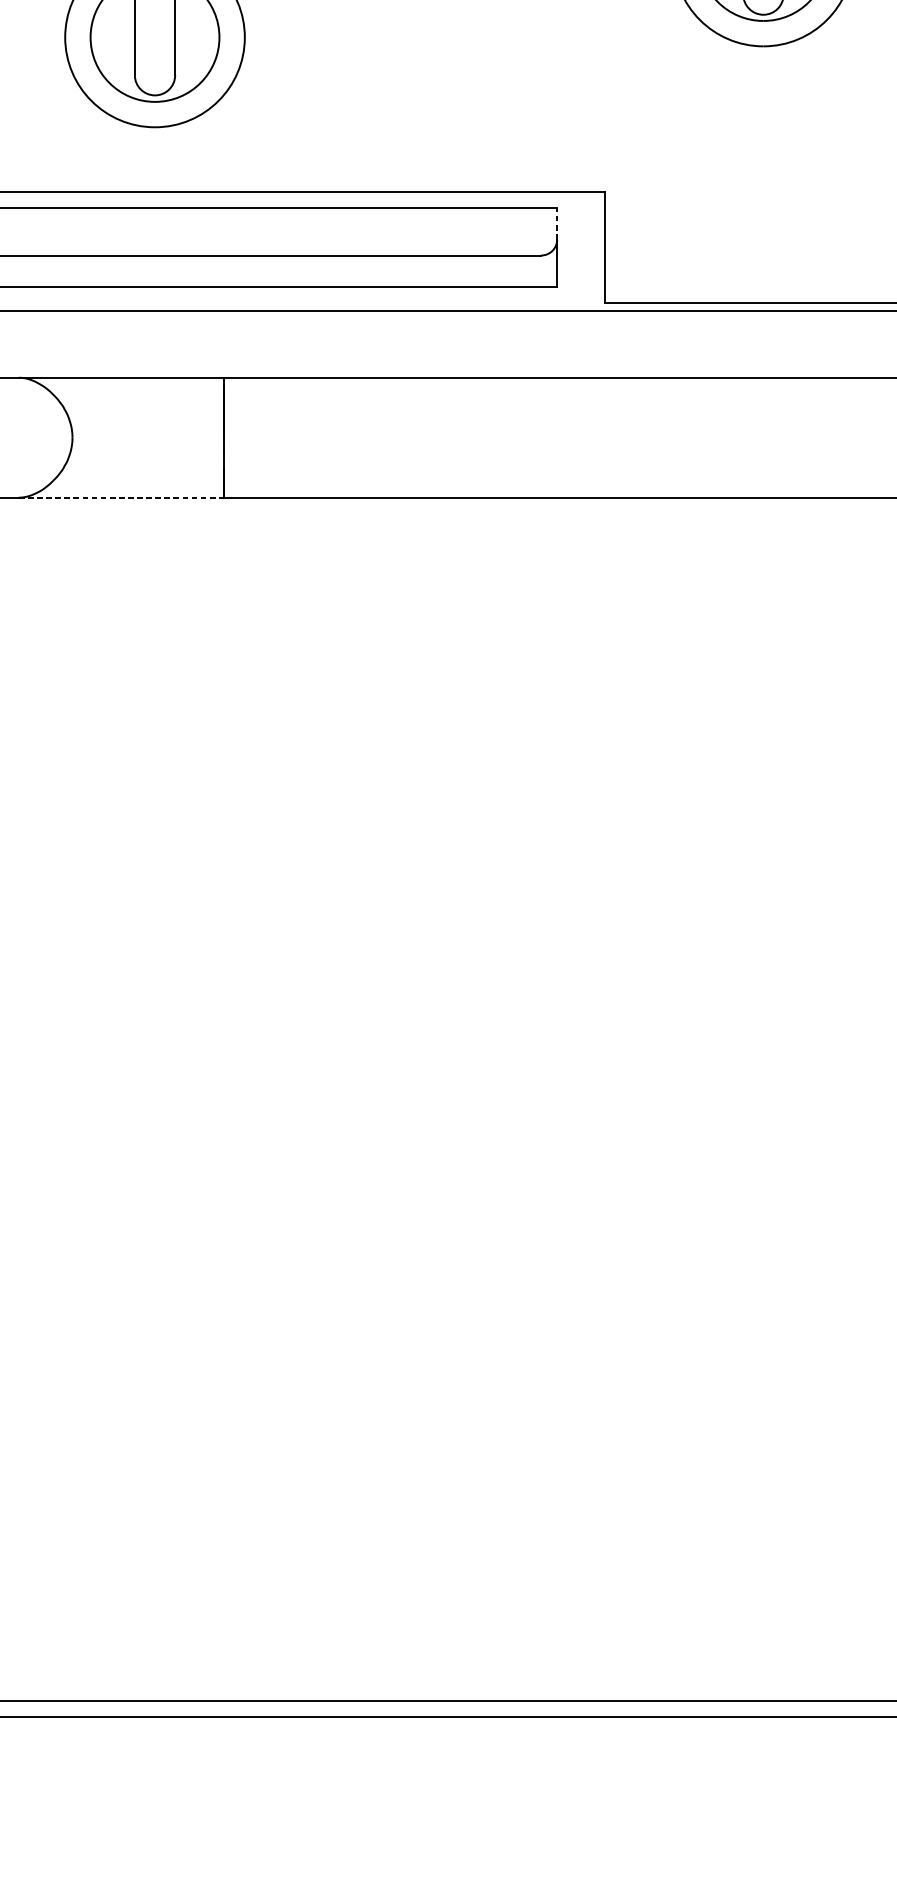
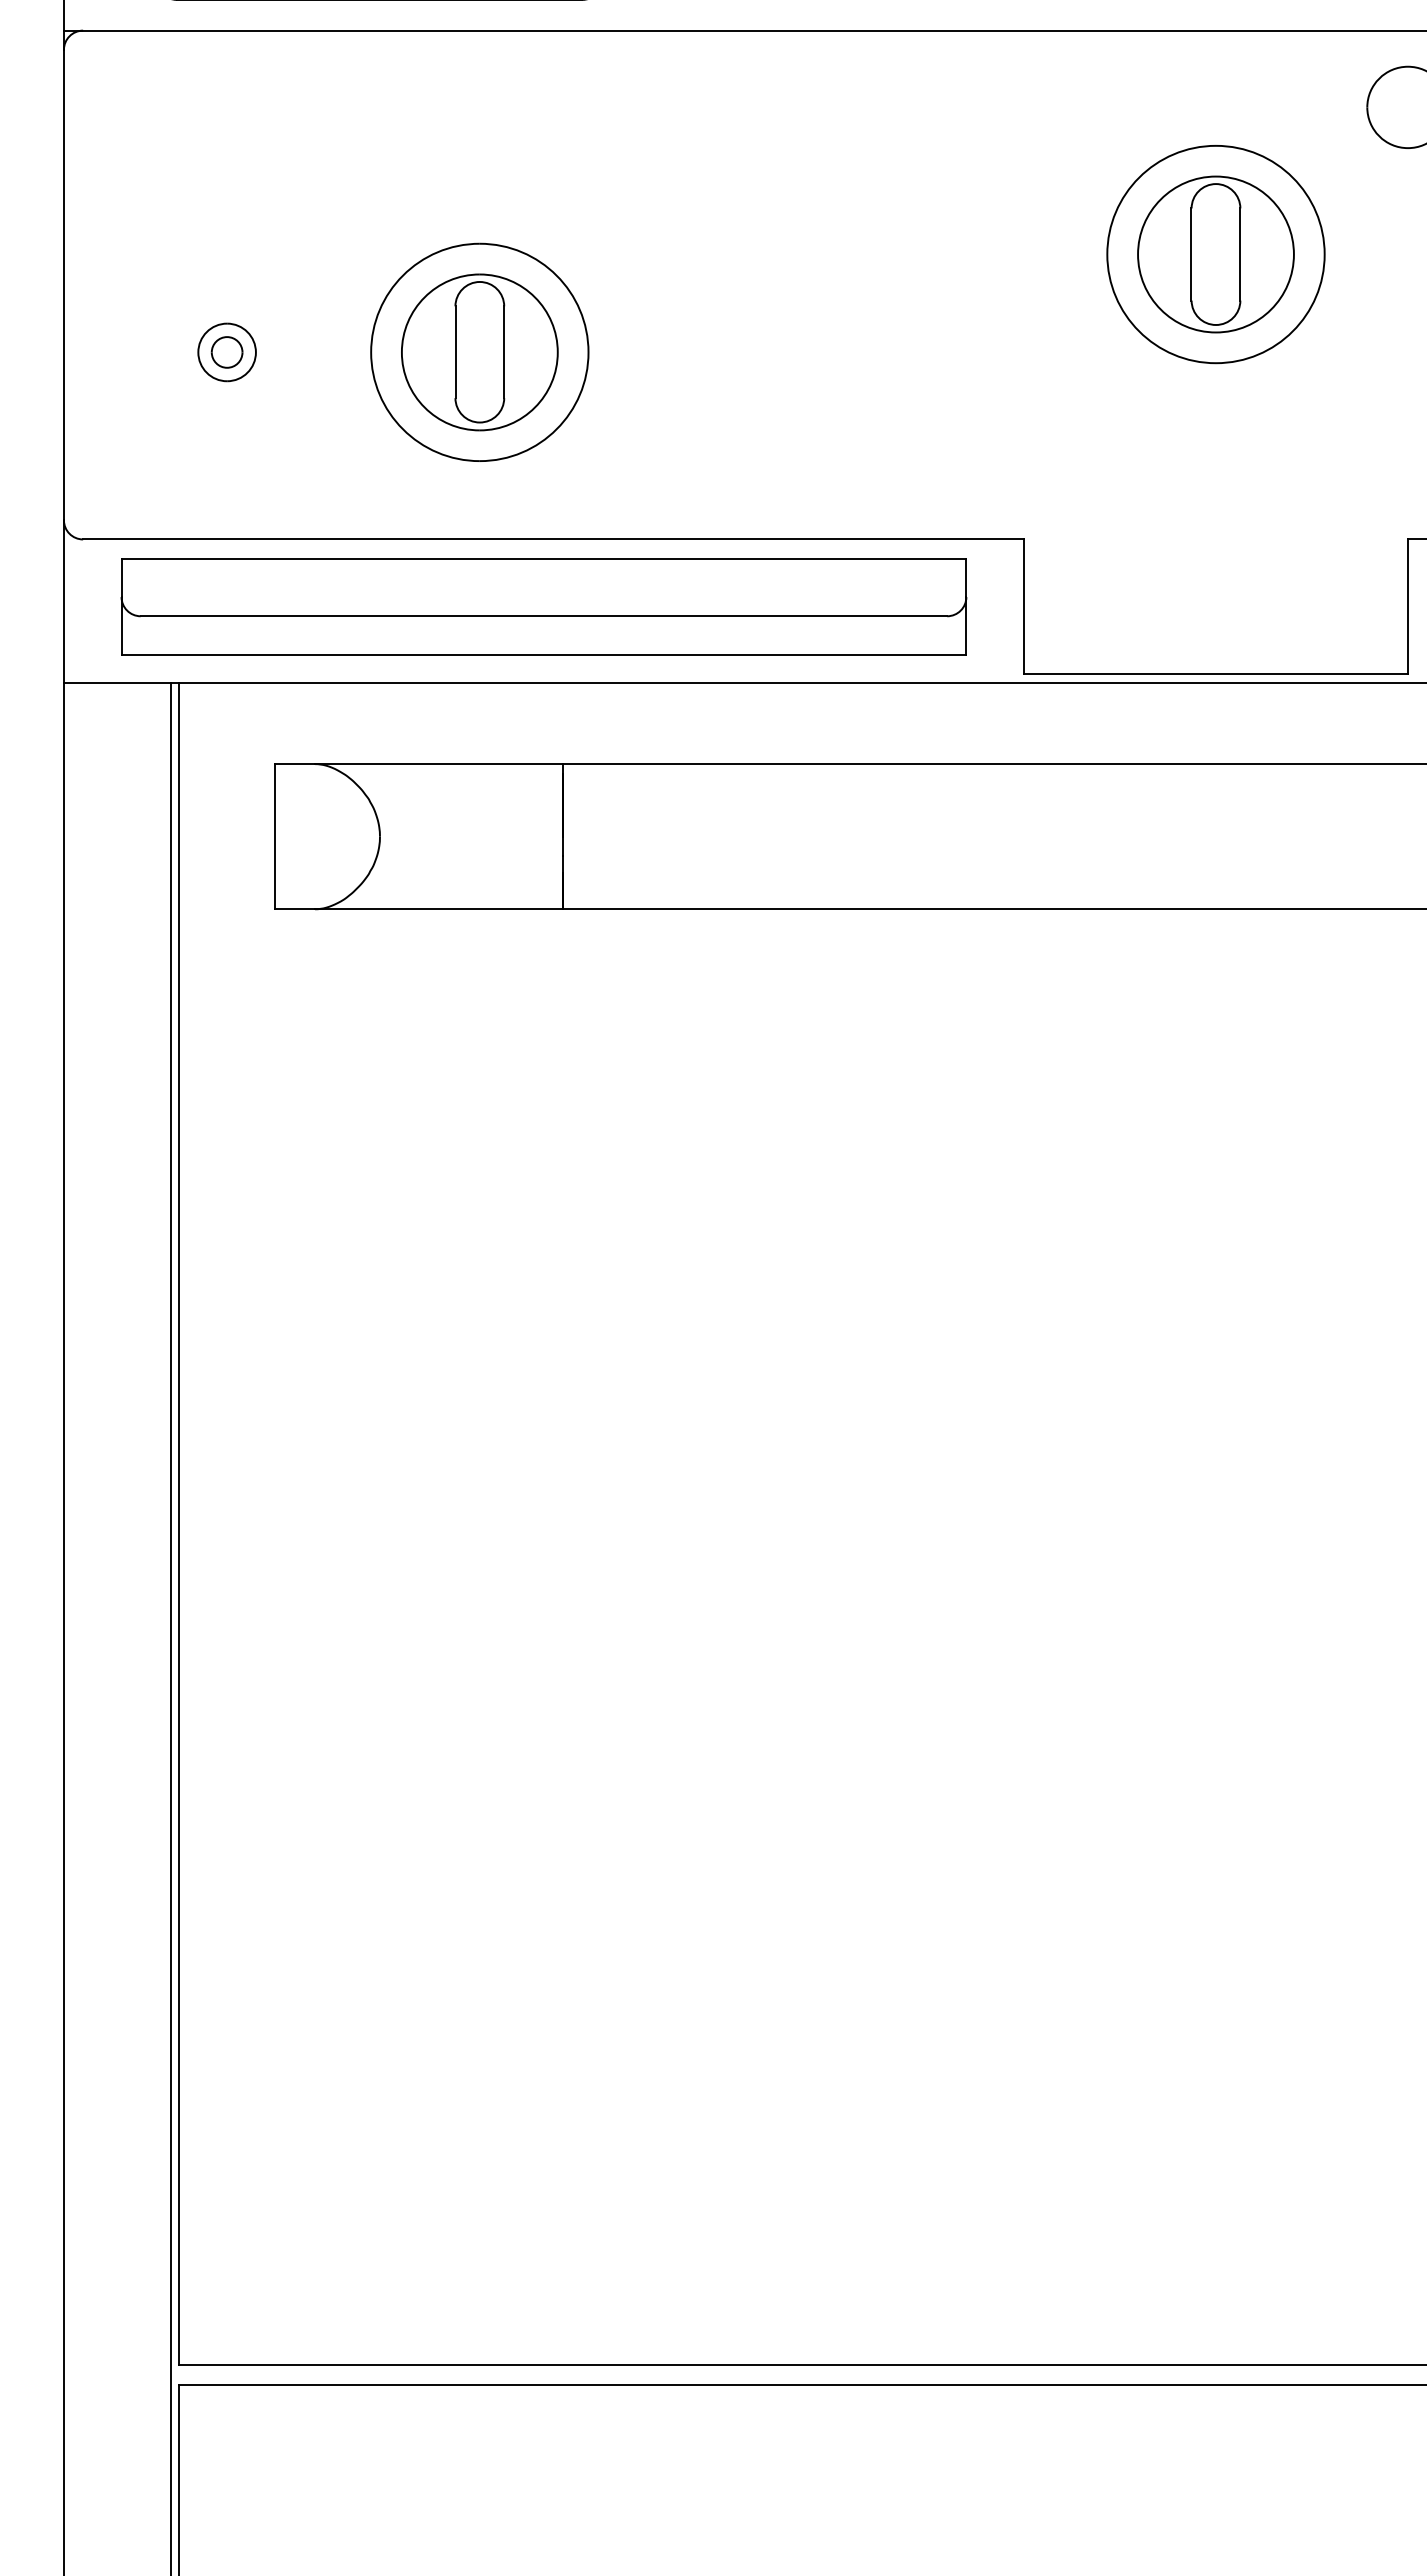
line: (557, 223) -> (966, 577), dashed -> solid
line: (121, 497) -> (439, 909), dashed -> solid

